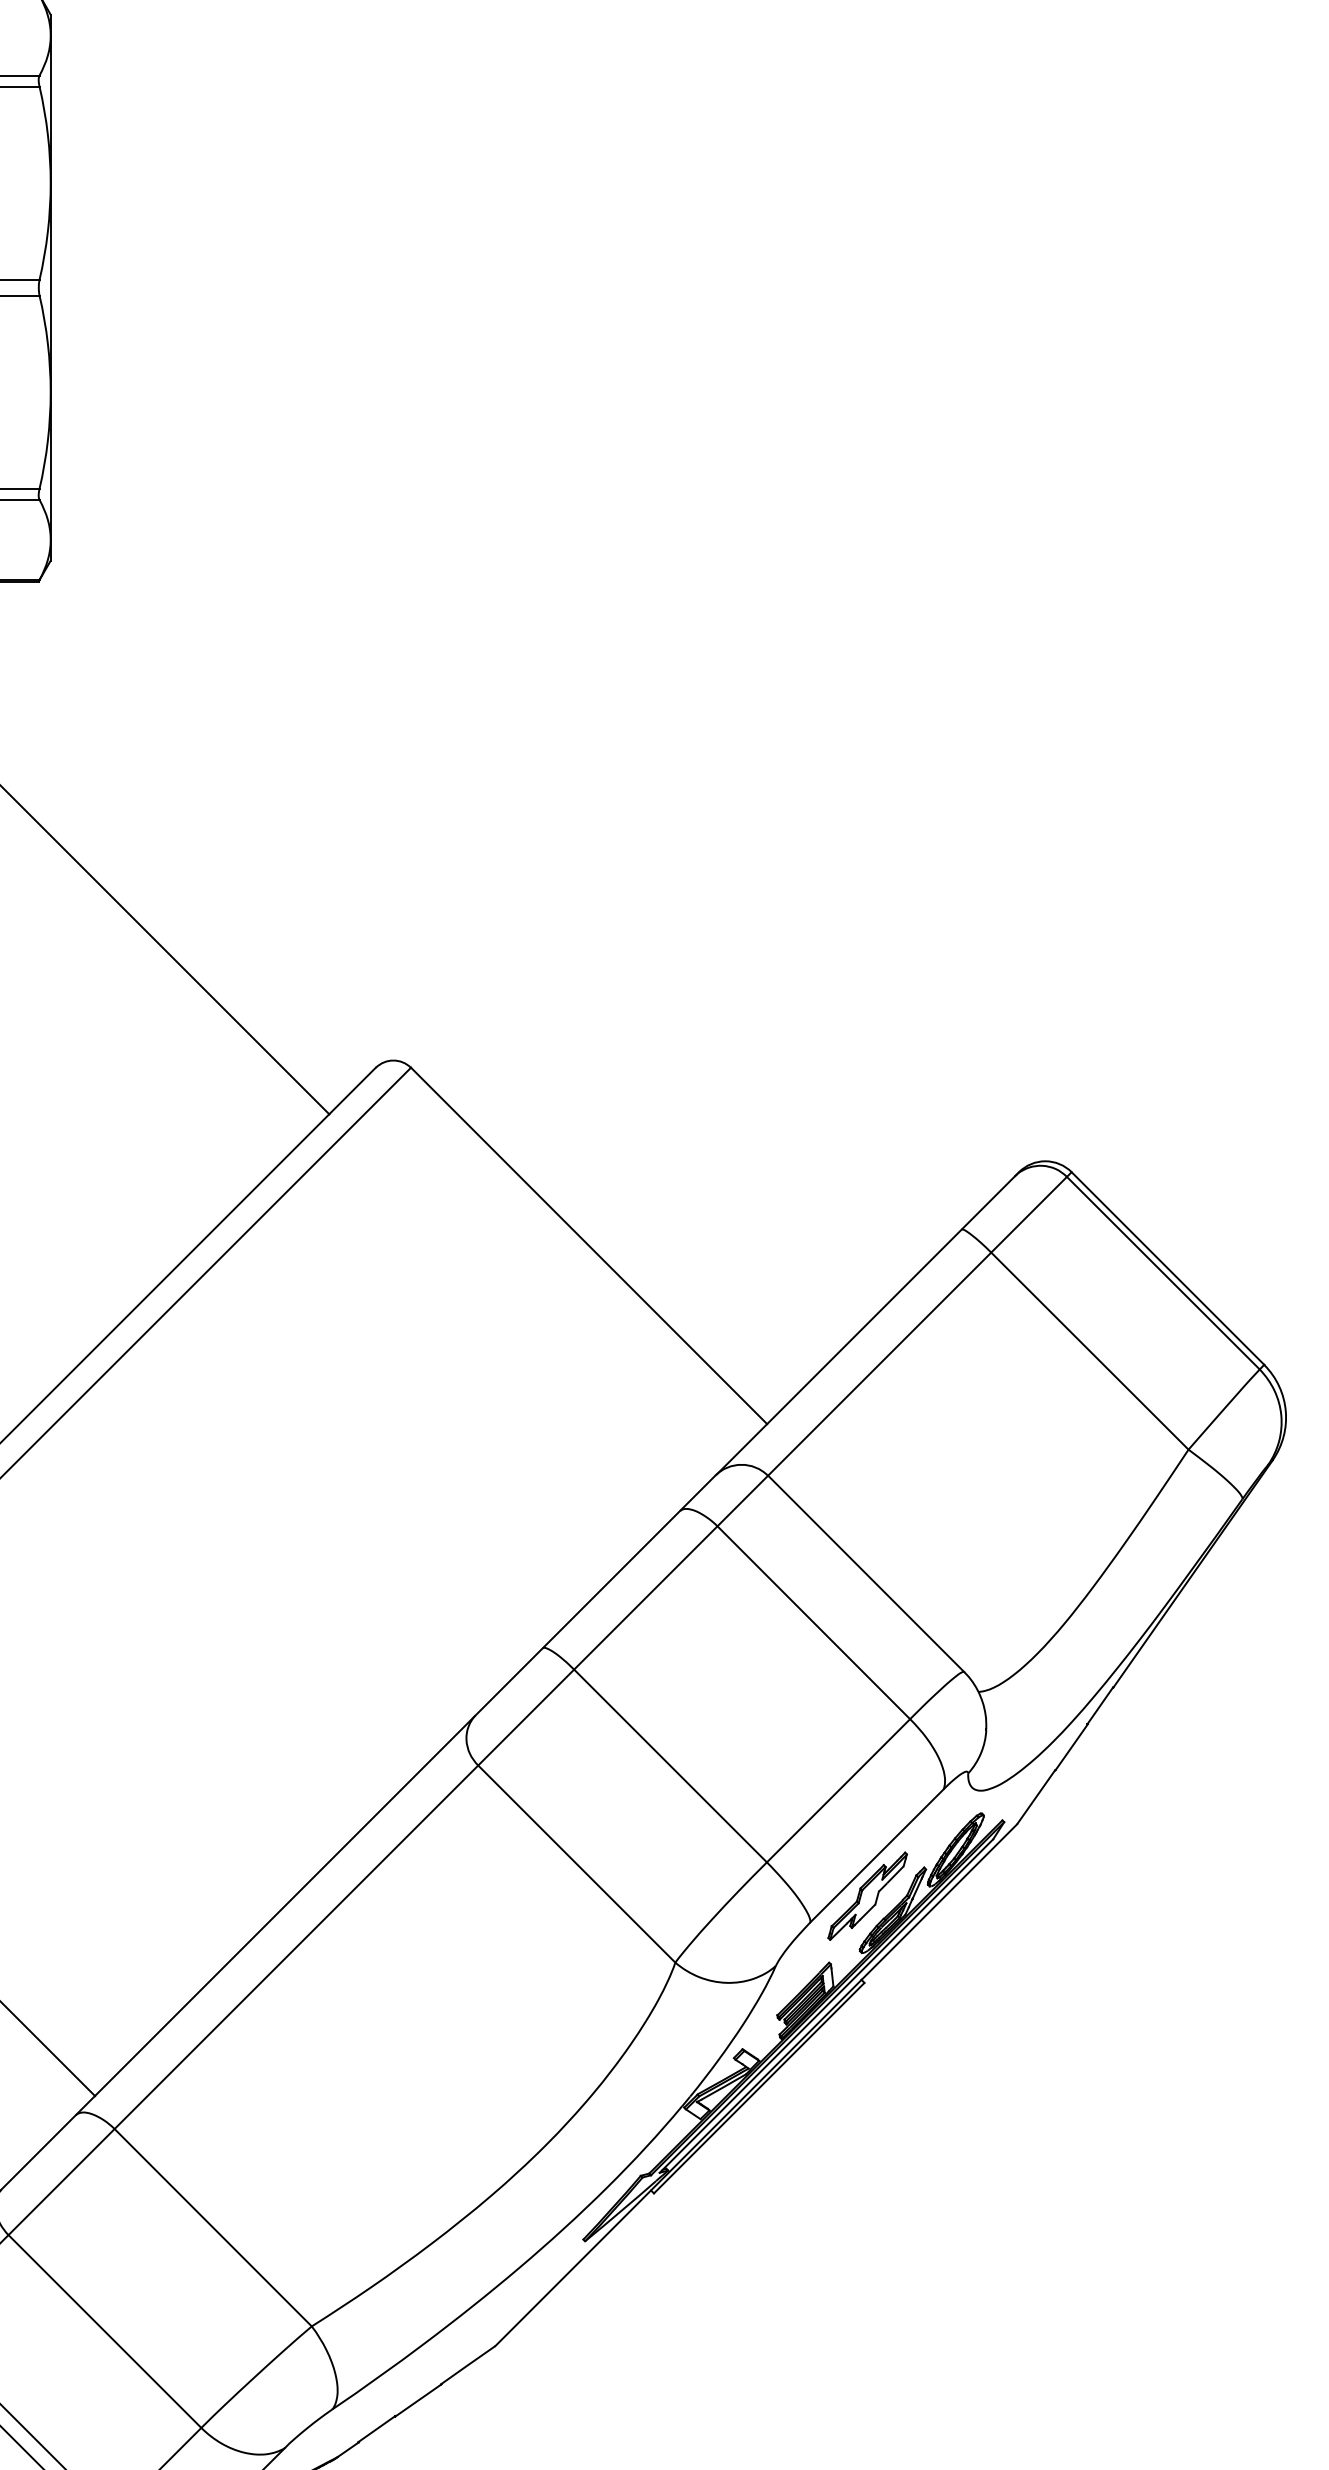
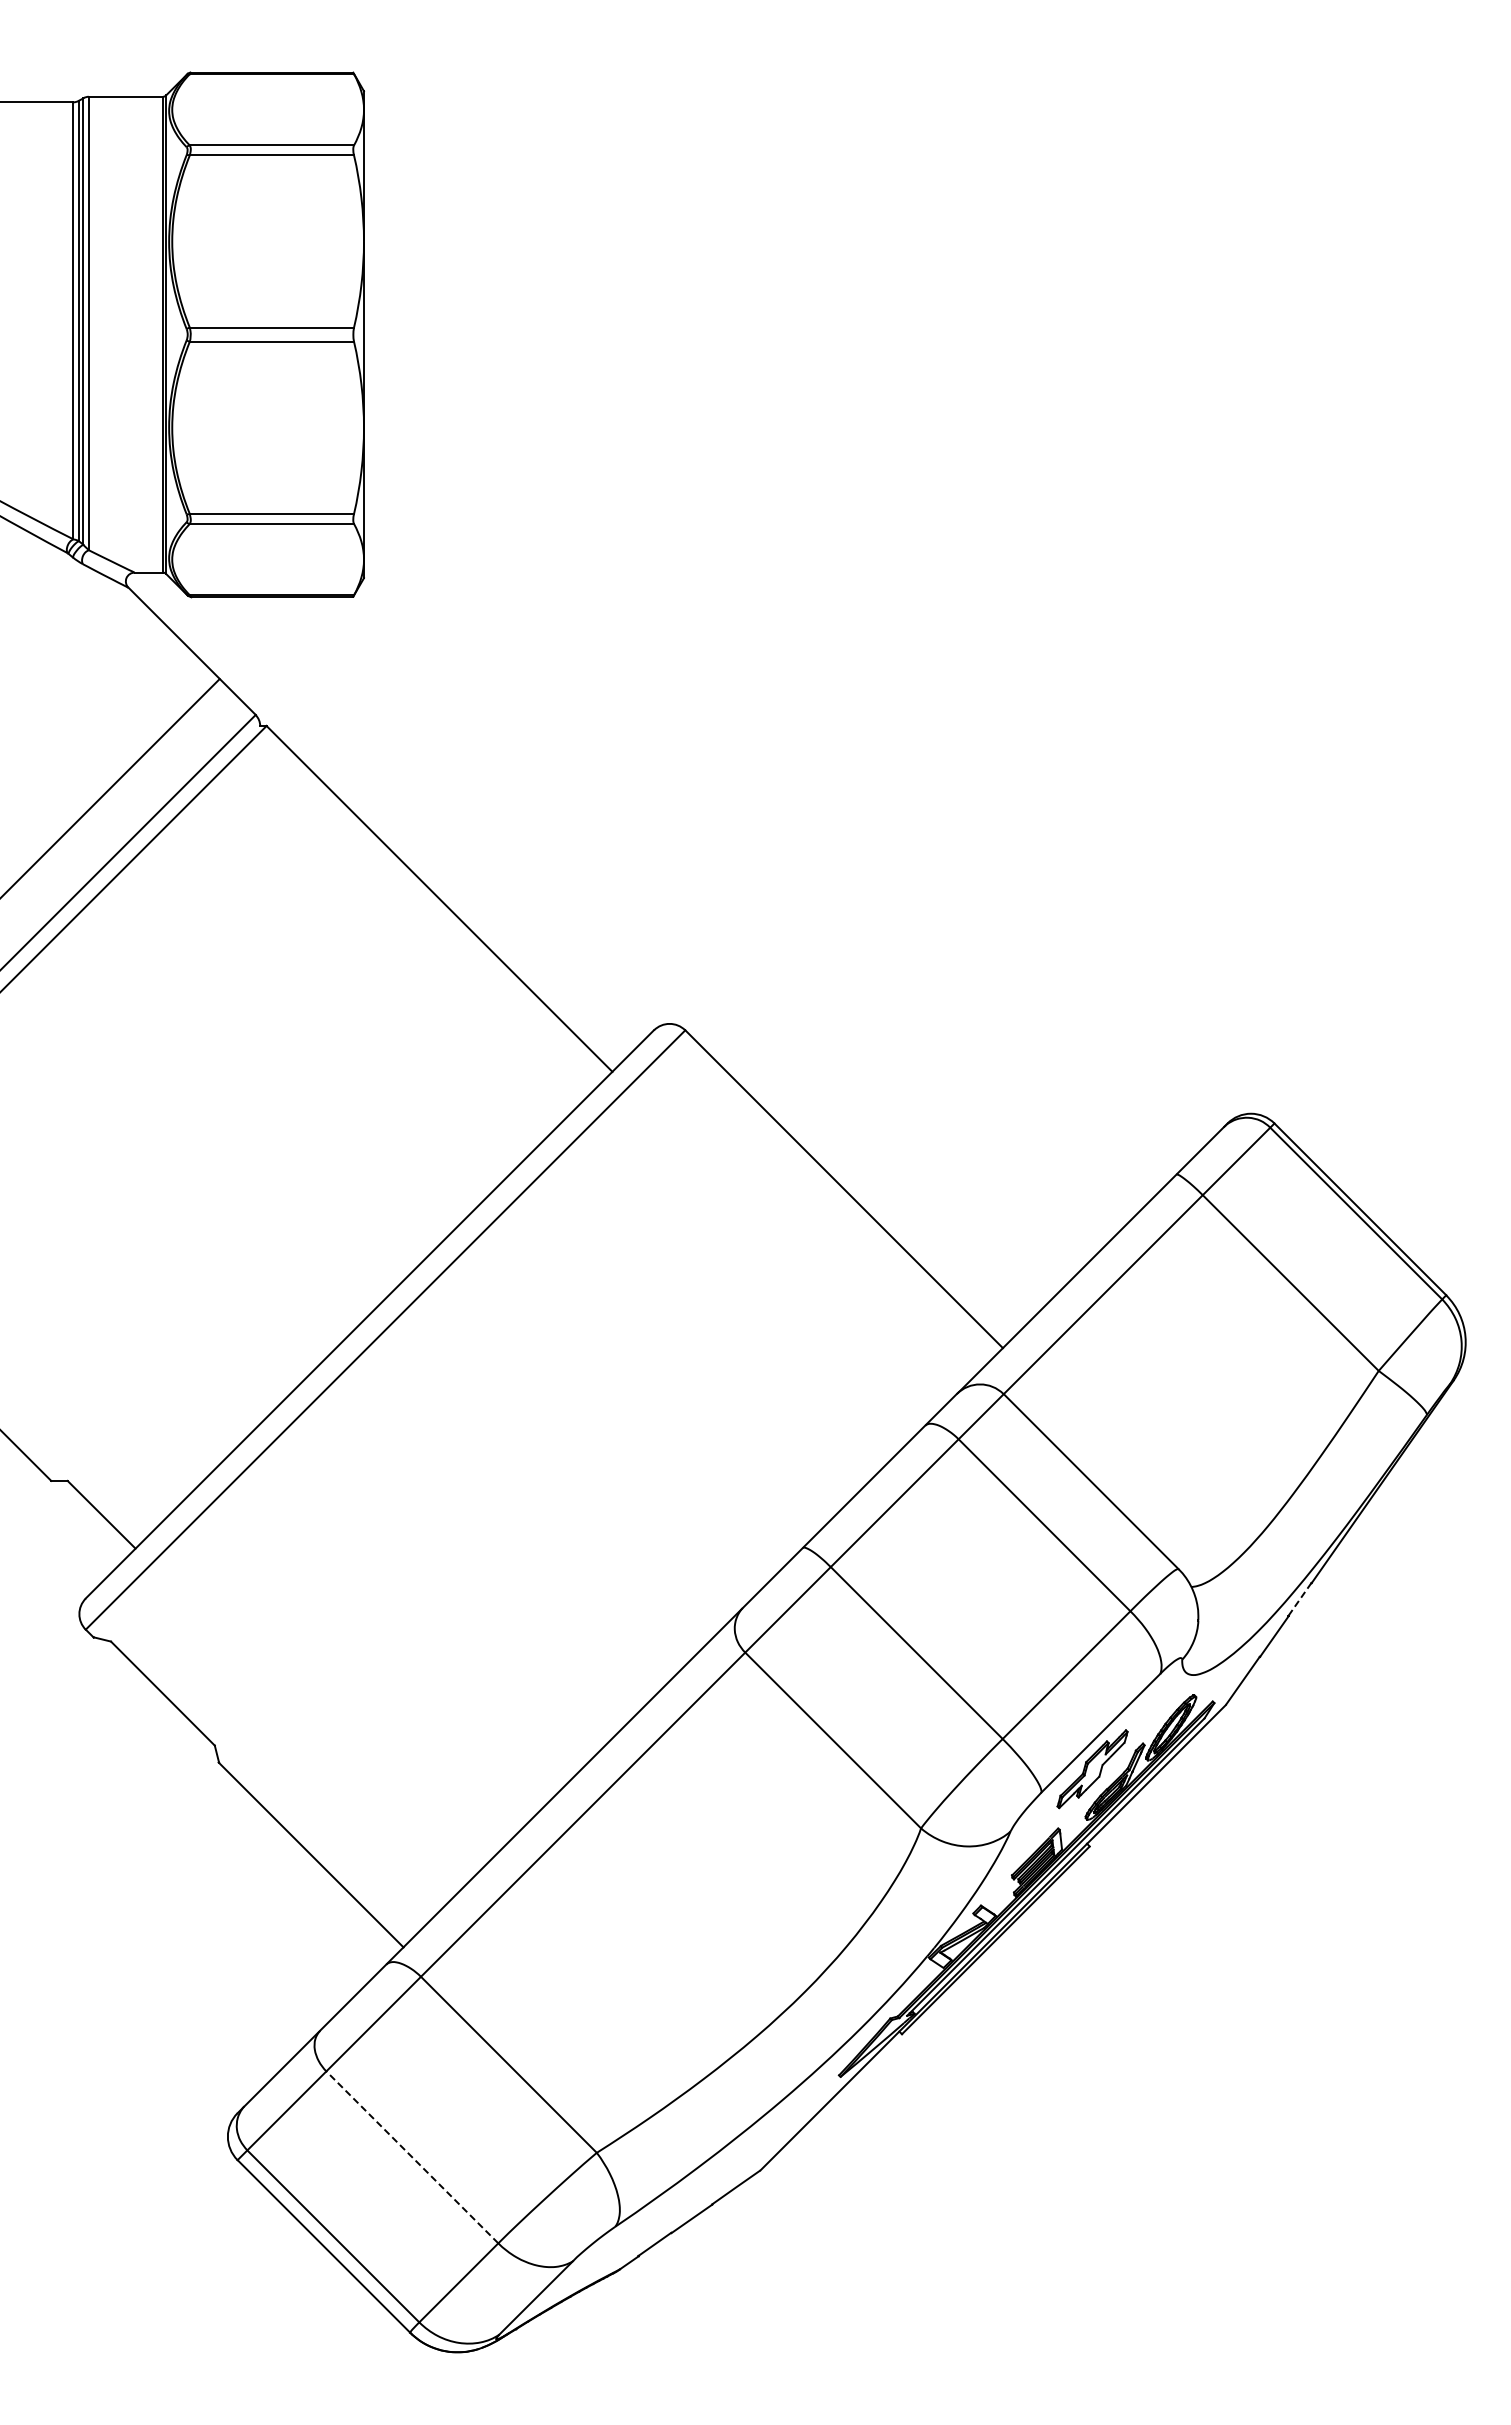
line: (1099, 1705) -> (1299, 1599), solid -> dashed
line: (105, 2331) -> (412, 2157), solid -> dashed

